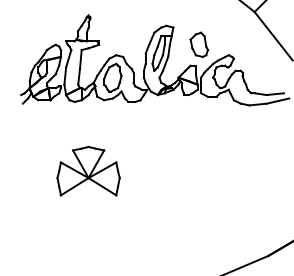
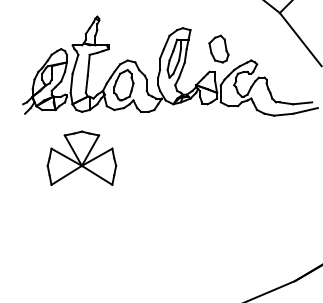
part: (88, 170) -> (81, 157), moved

